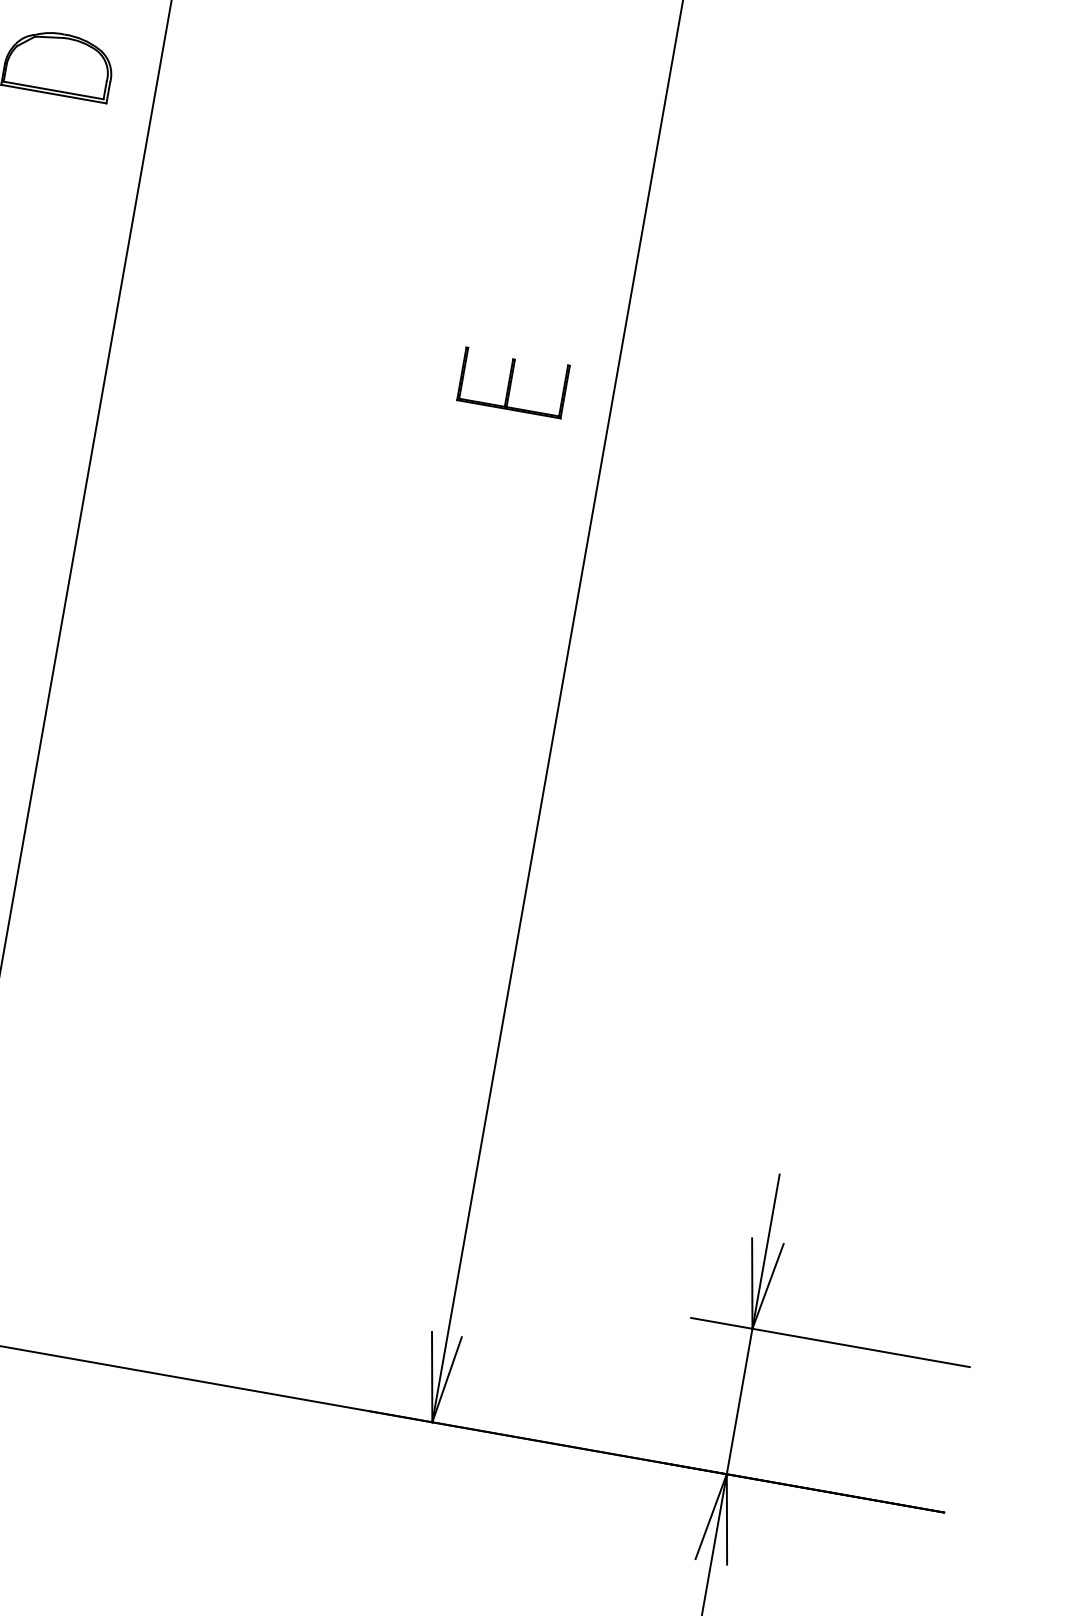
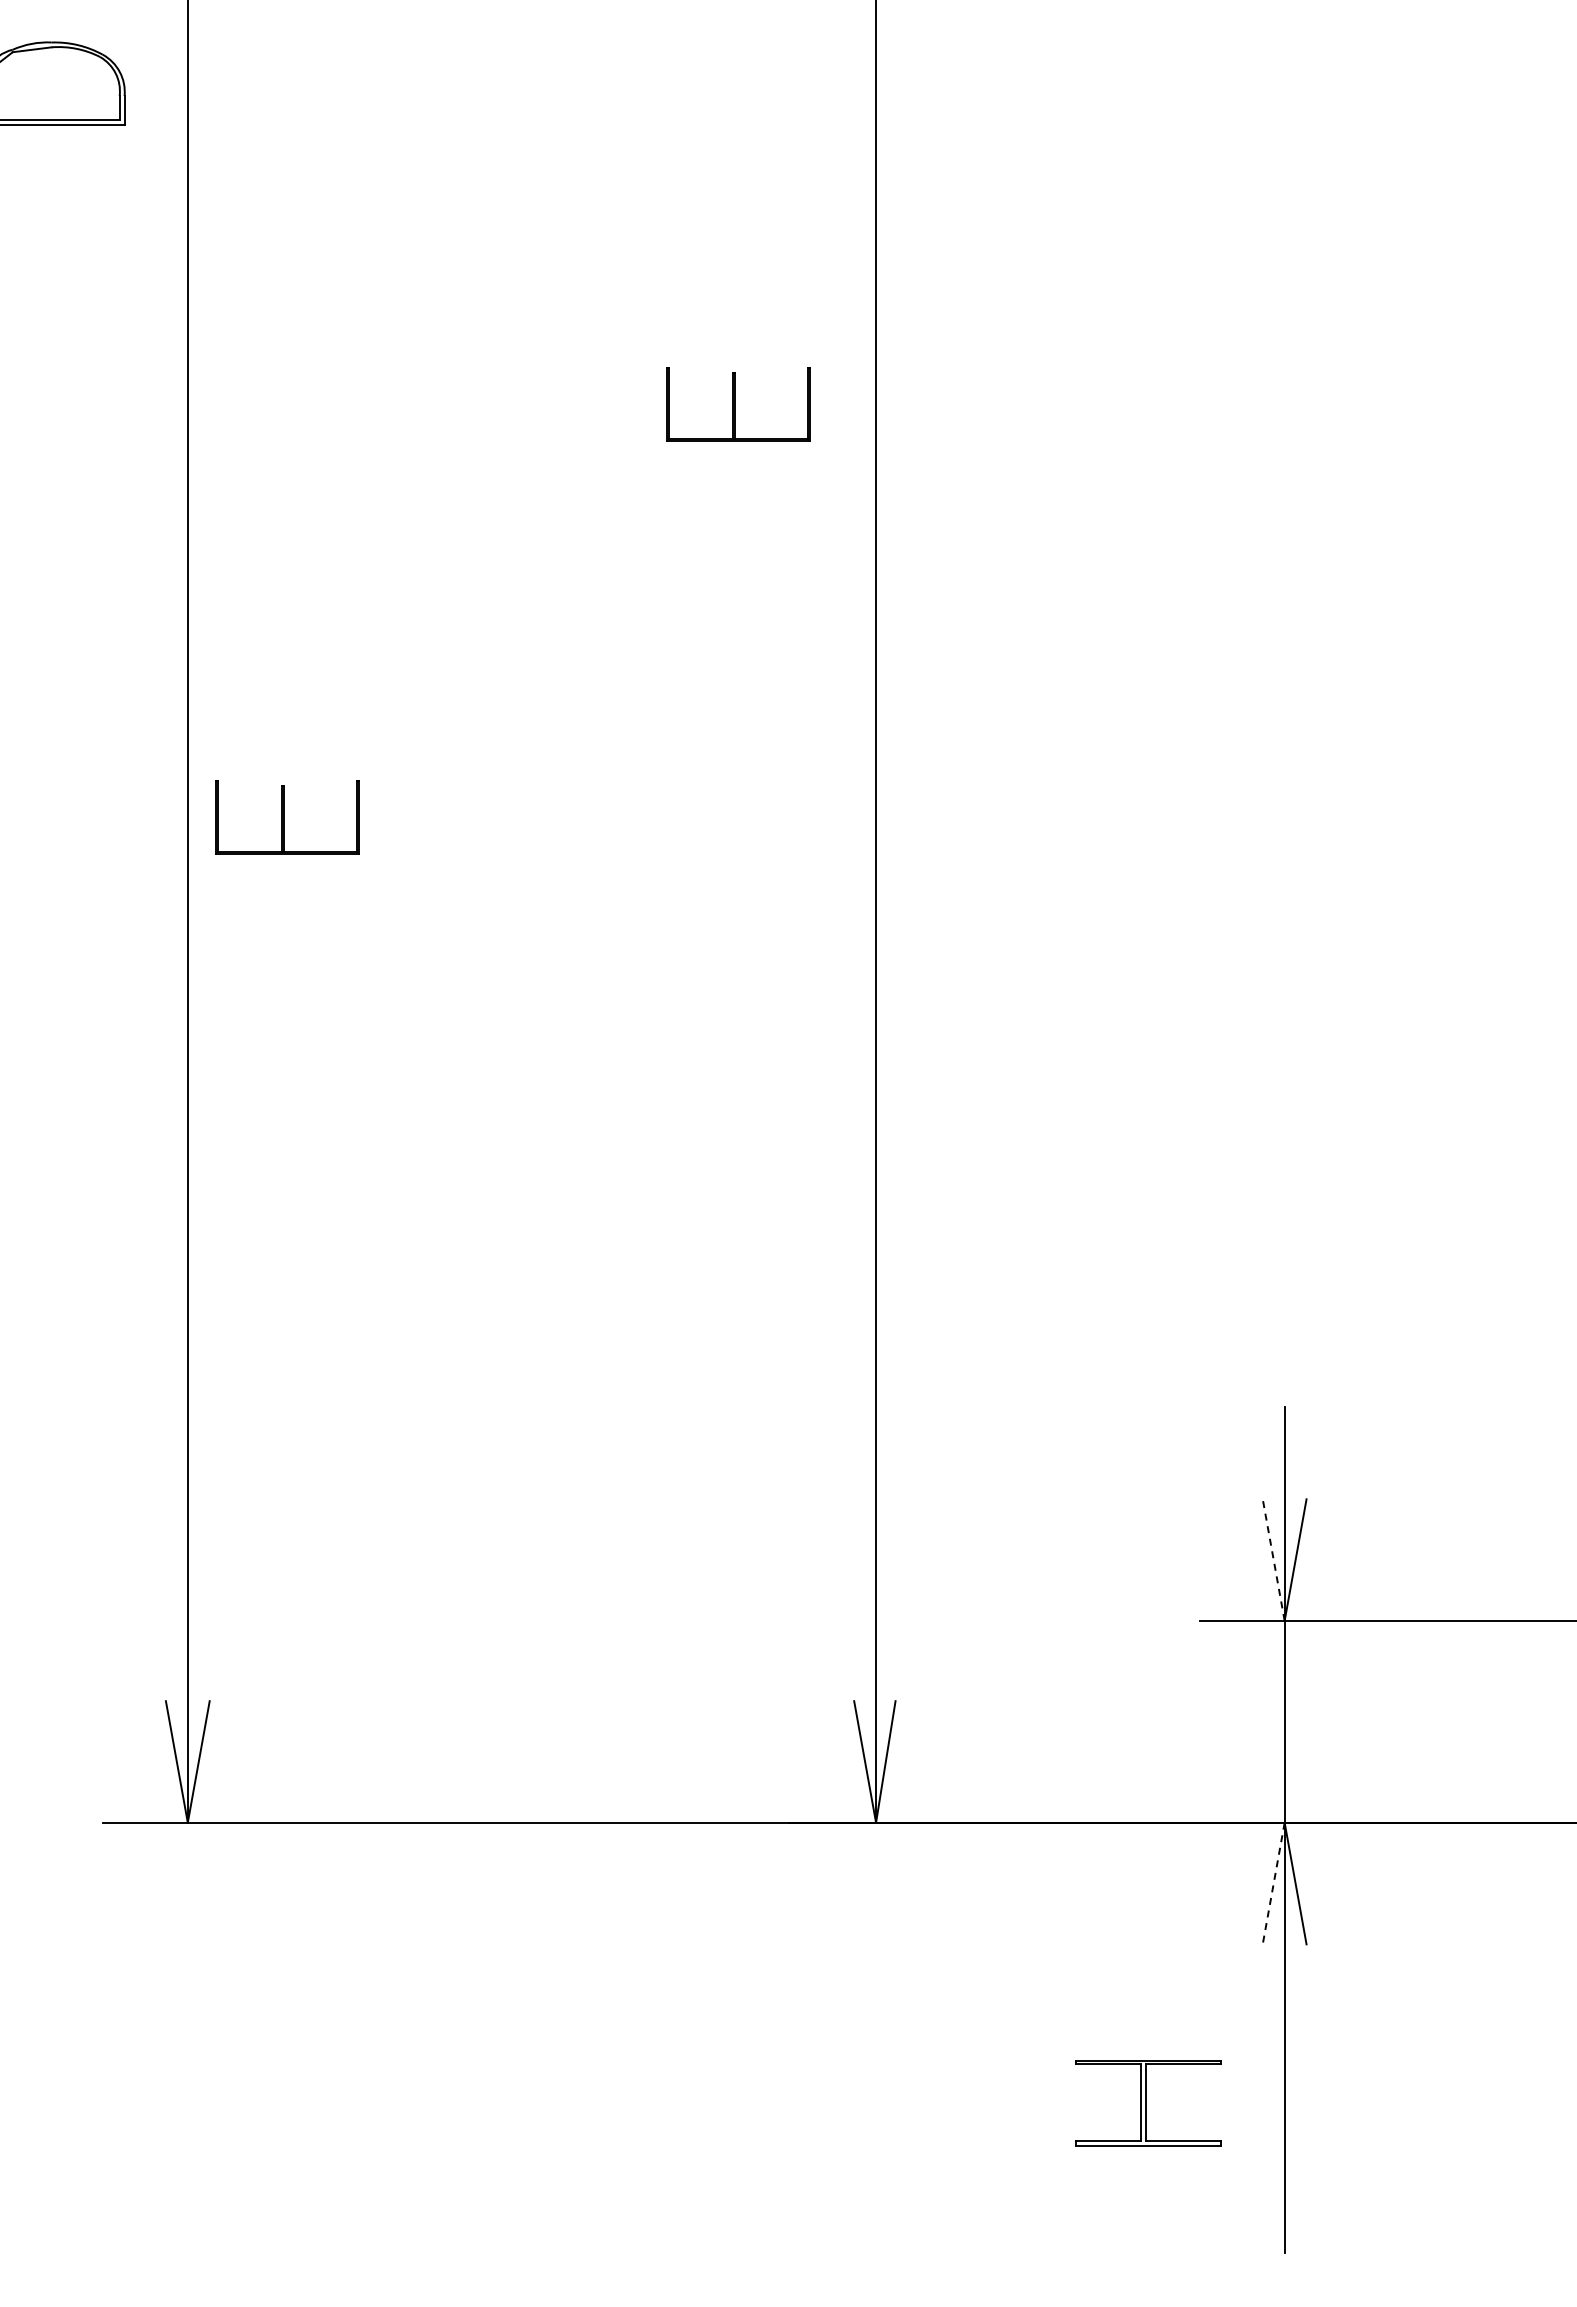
part: (135, 623) -> (287, 817), added
line: (752, 1283) -> (1273, 1560), solid -> dashed
line: (711, 1516) -> (1273, 1883), solid -> dashed

